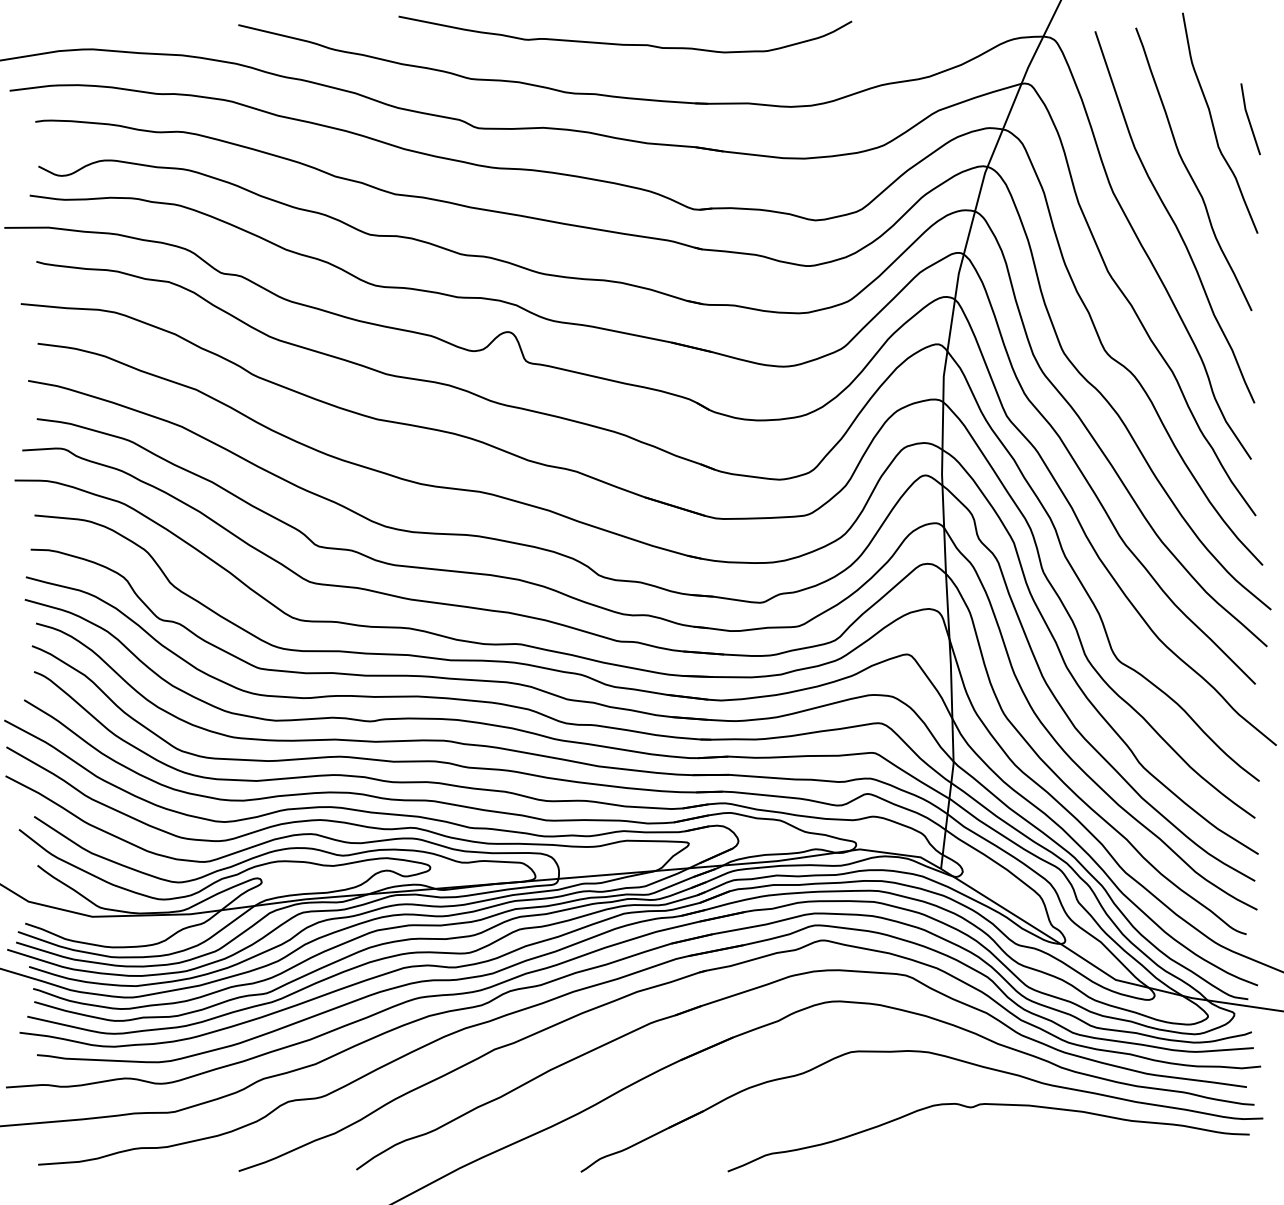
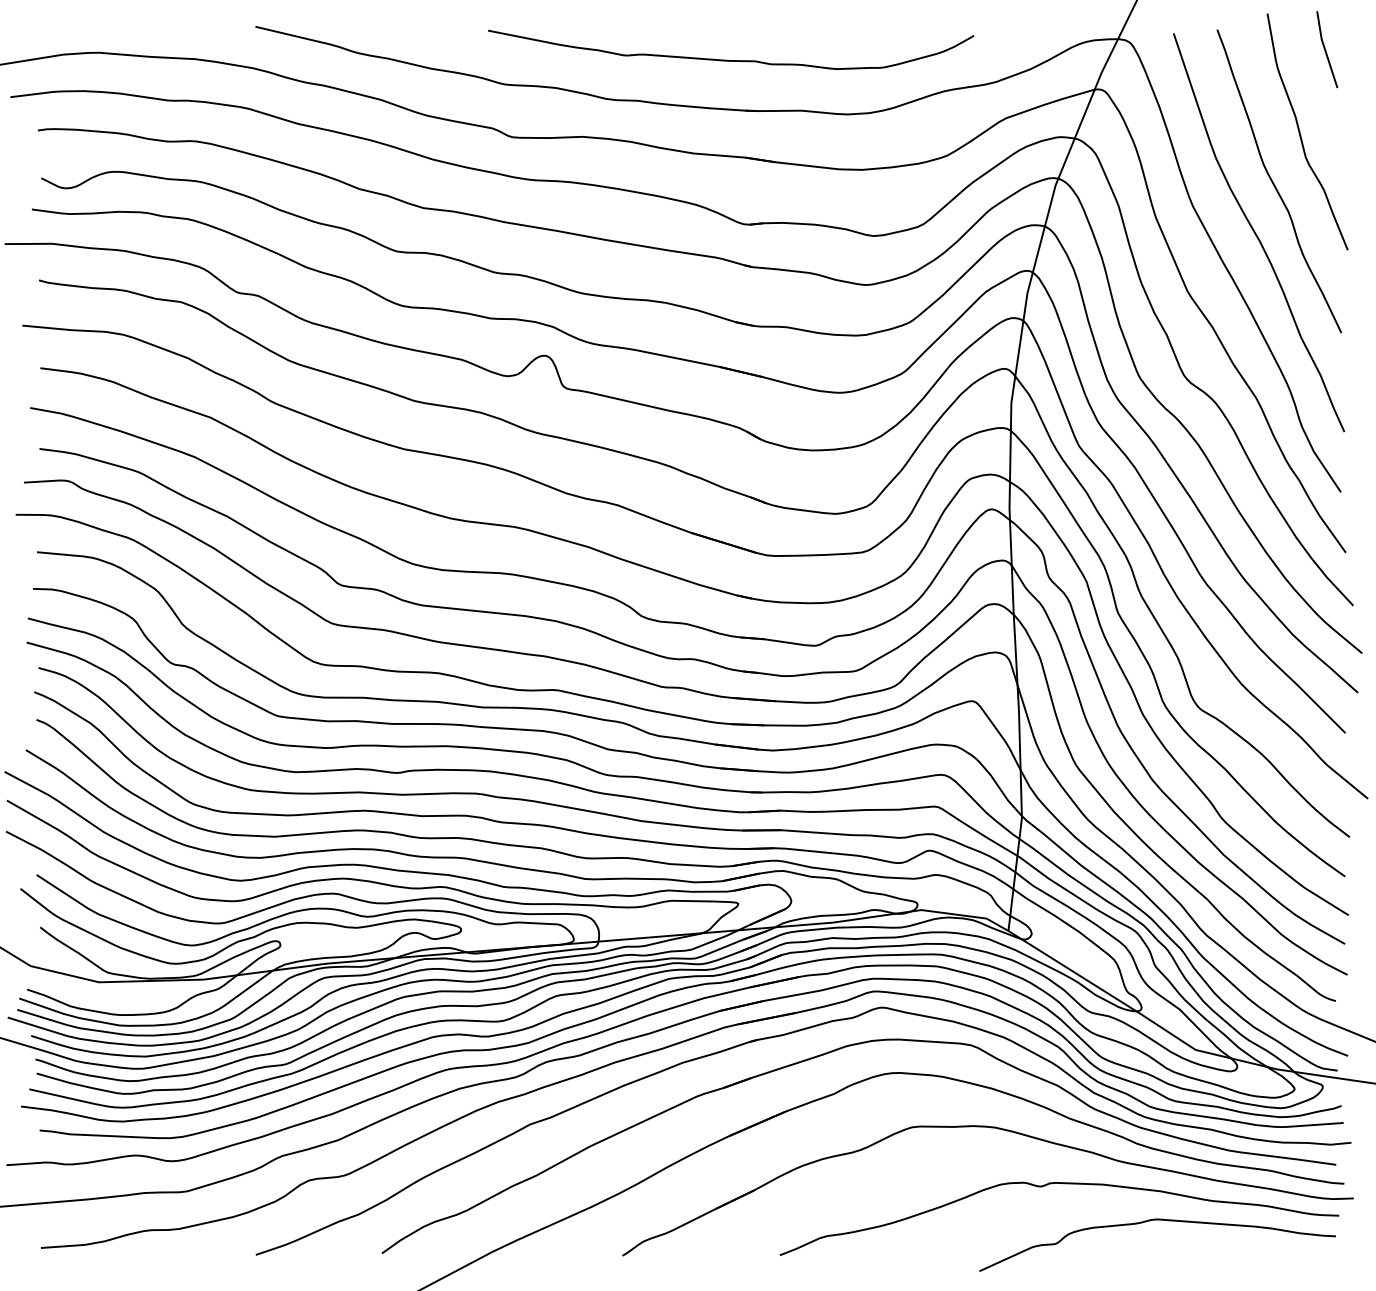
curve: (621, 43) -> (727, 59), moved
line: (1249, 120) -> (1326, 50), moved
curve: (1080, 1139) -> (1157, 1220), added

